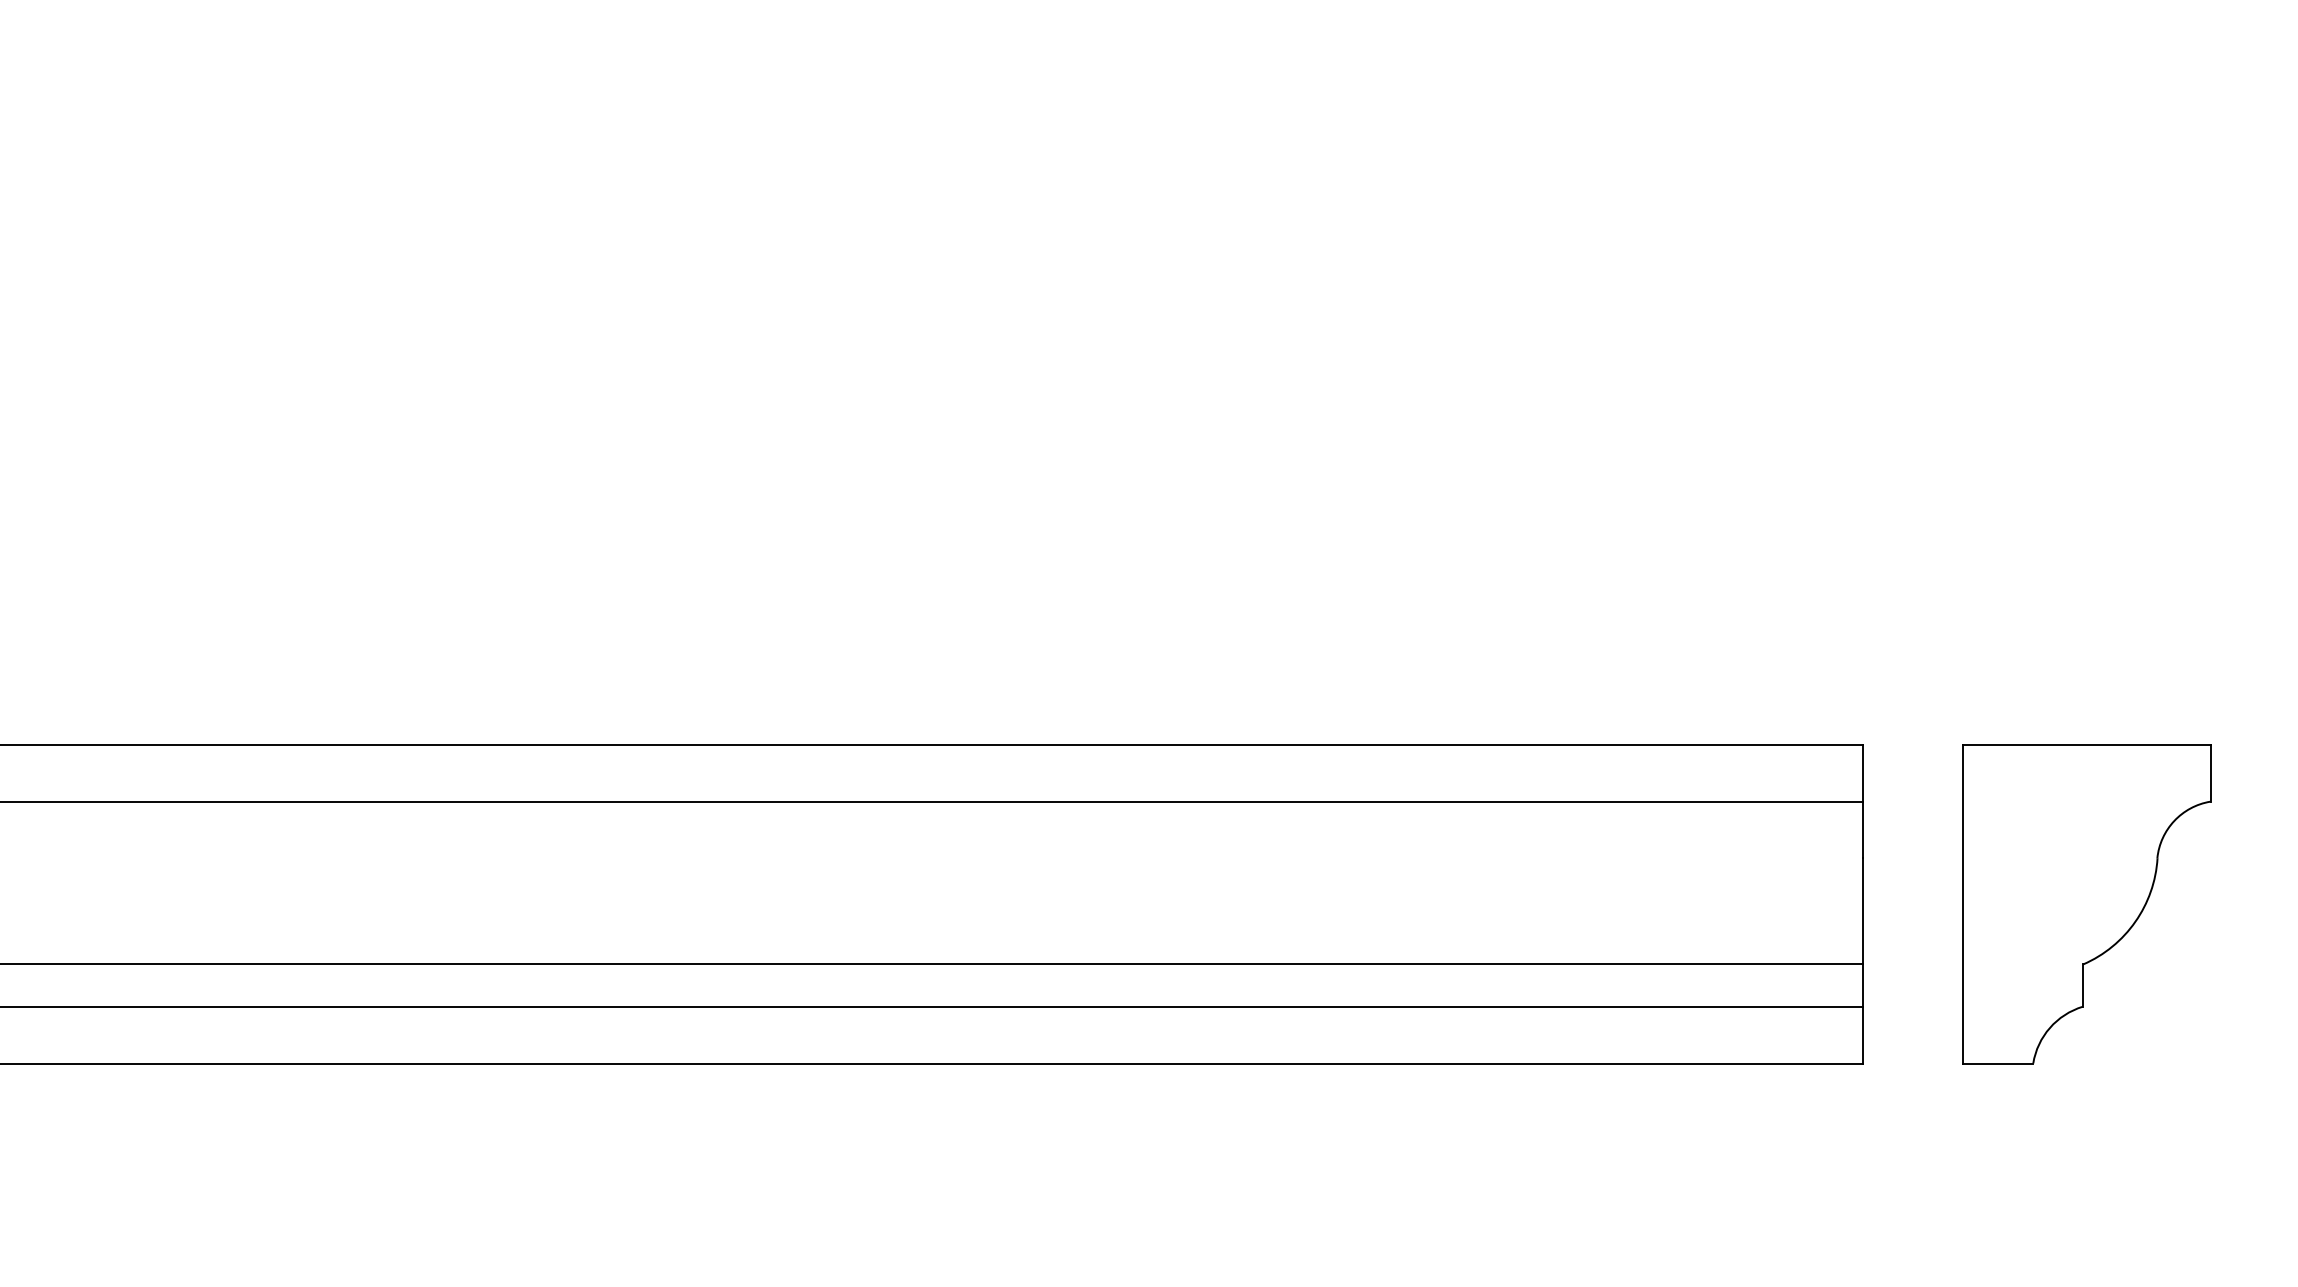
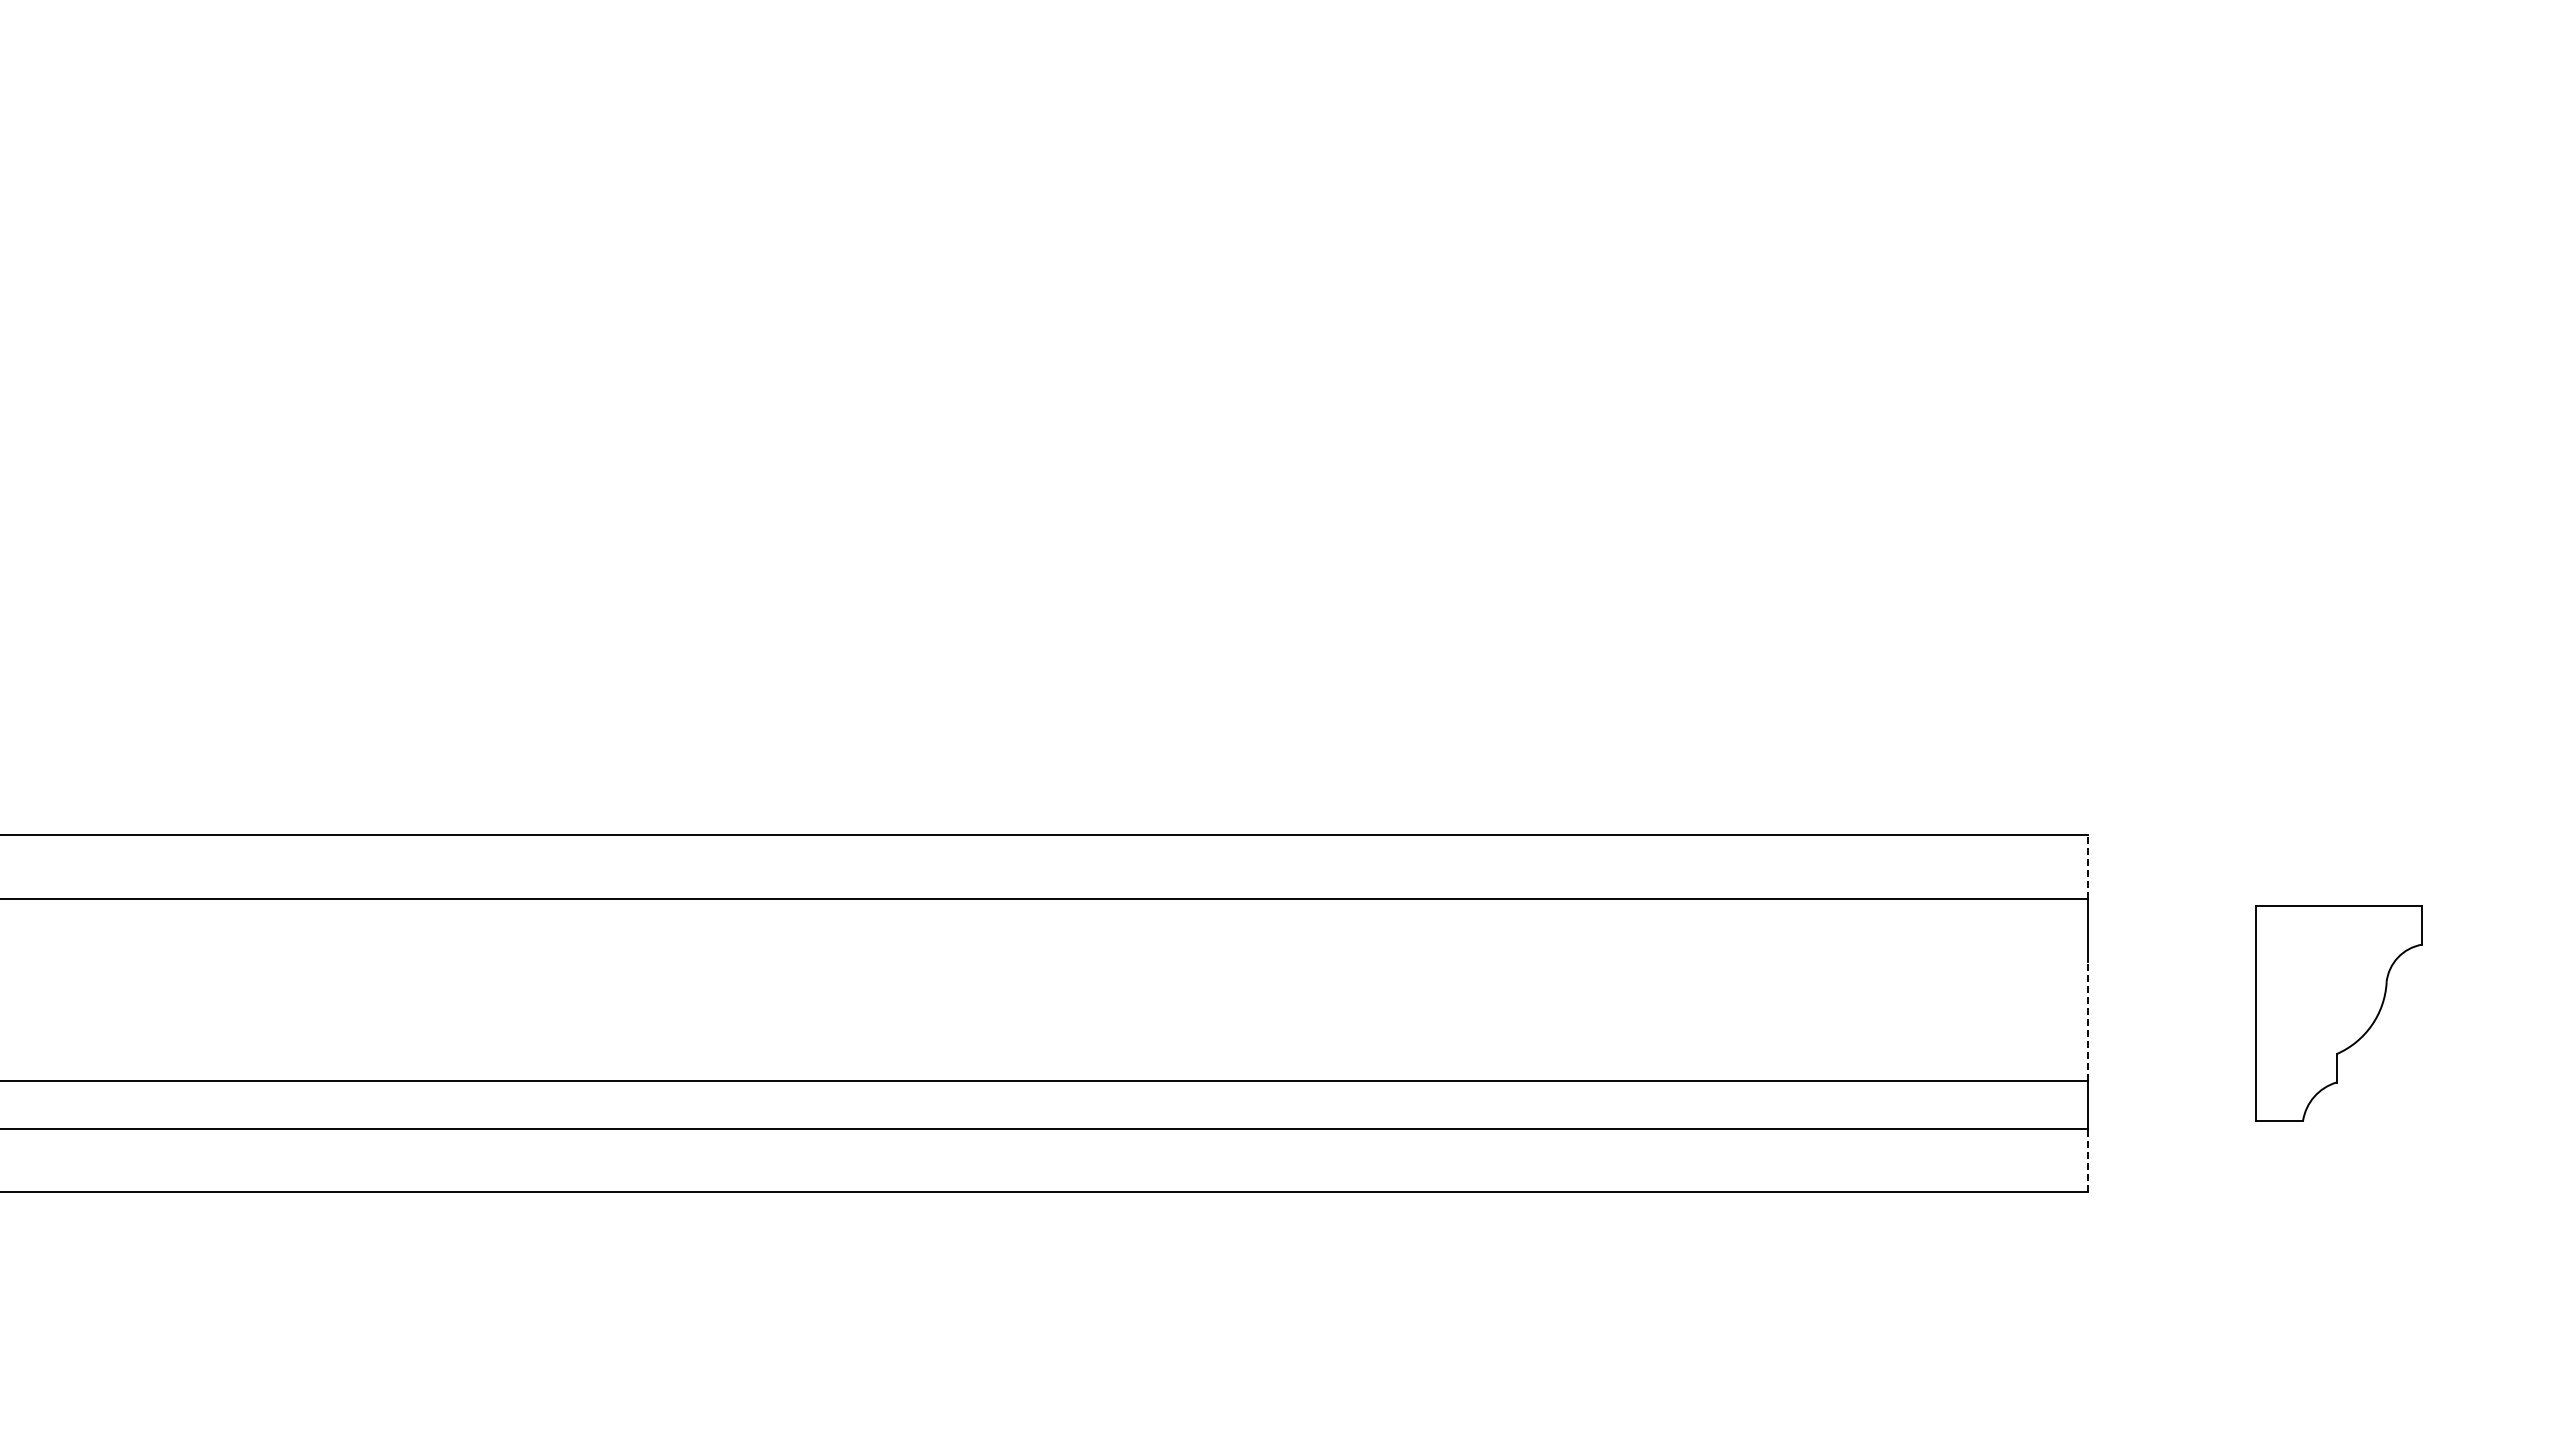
line: (1863, 772) -> (2088, 866), solid -> dashed
part: (2086, 904) -> (2338, 1013), size x0.6
line: (1863, 911) -> (2088, 1021), solid -> dashed
line: (1863, 1035) -> (2088, 1160), solid -> dashed

